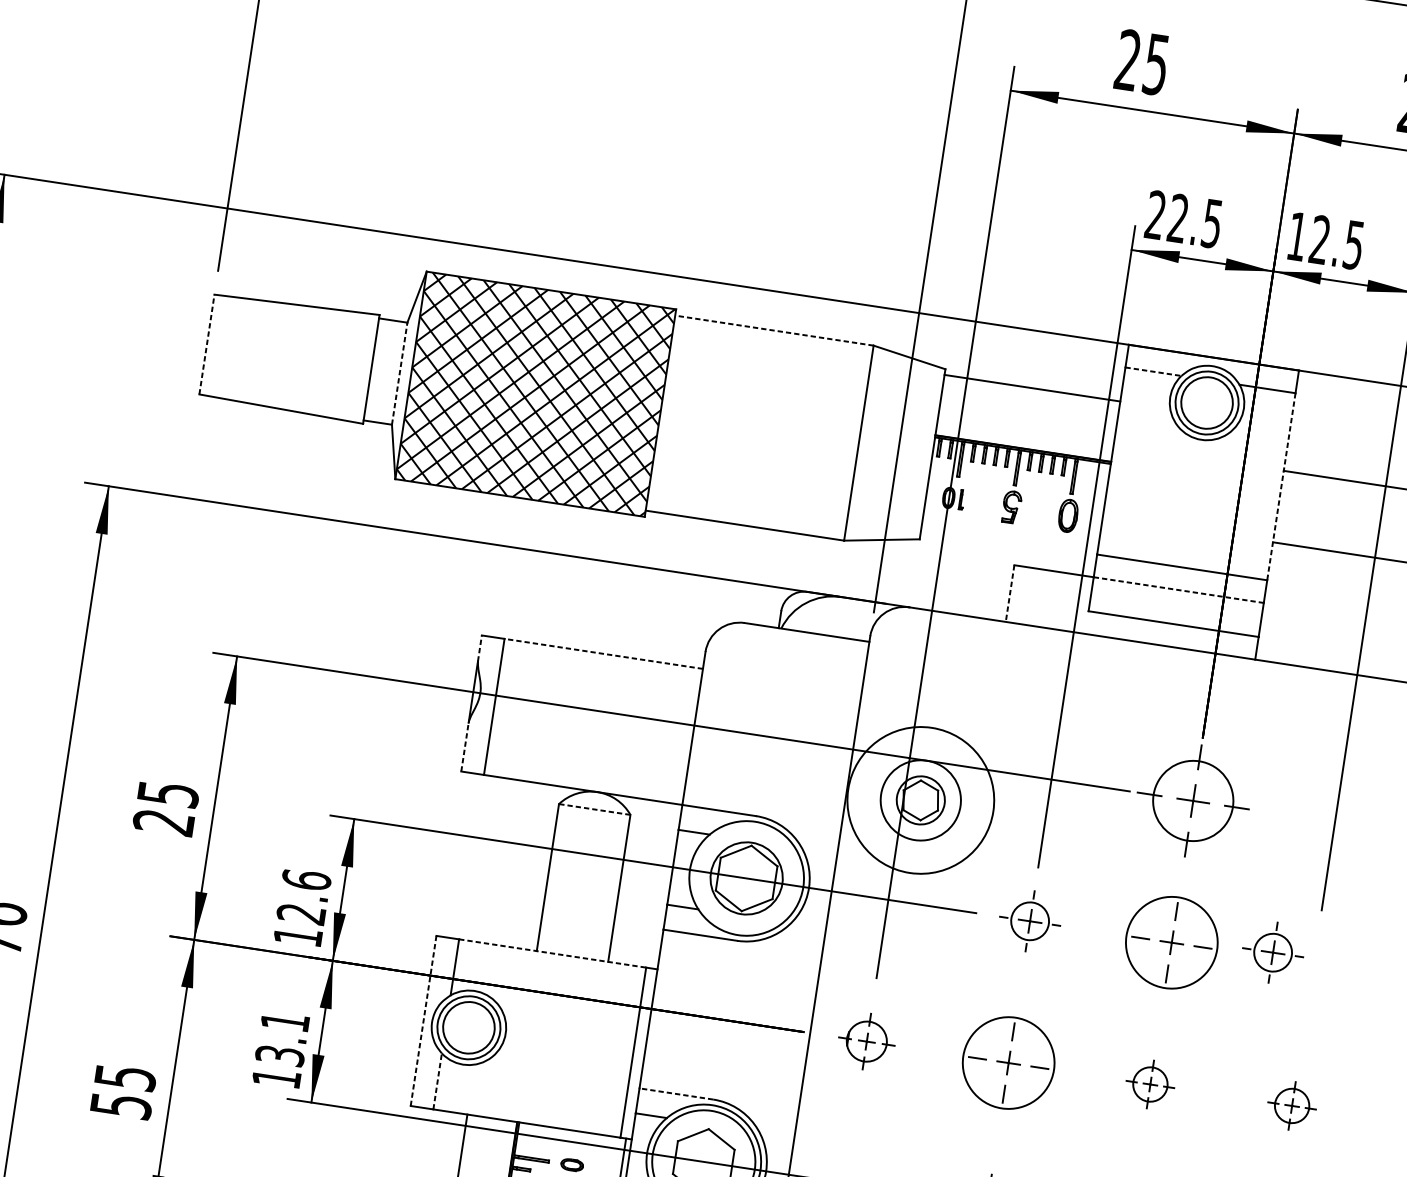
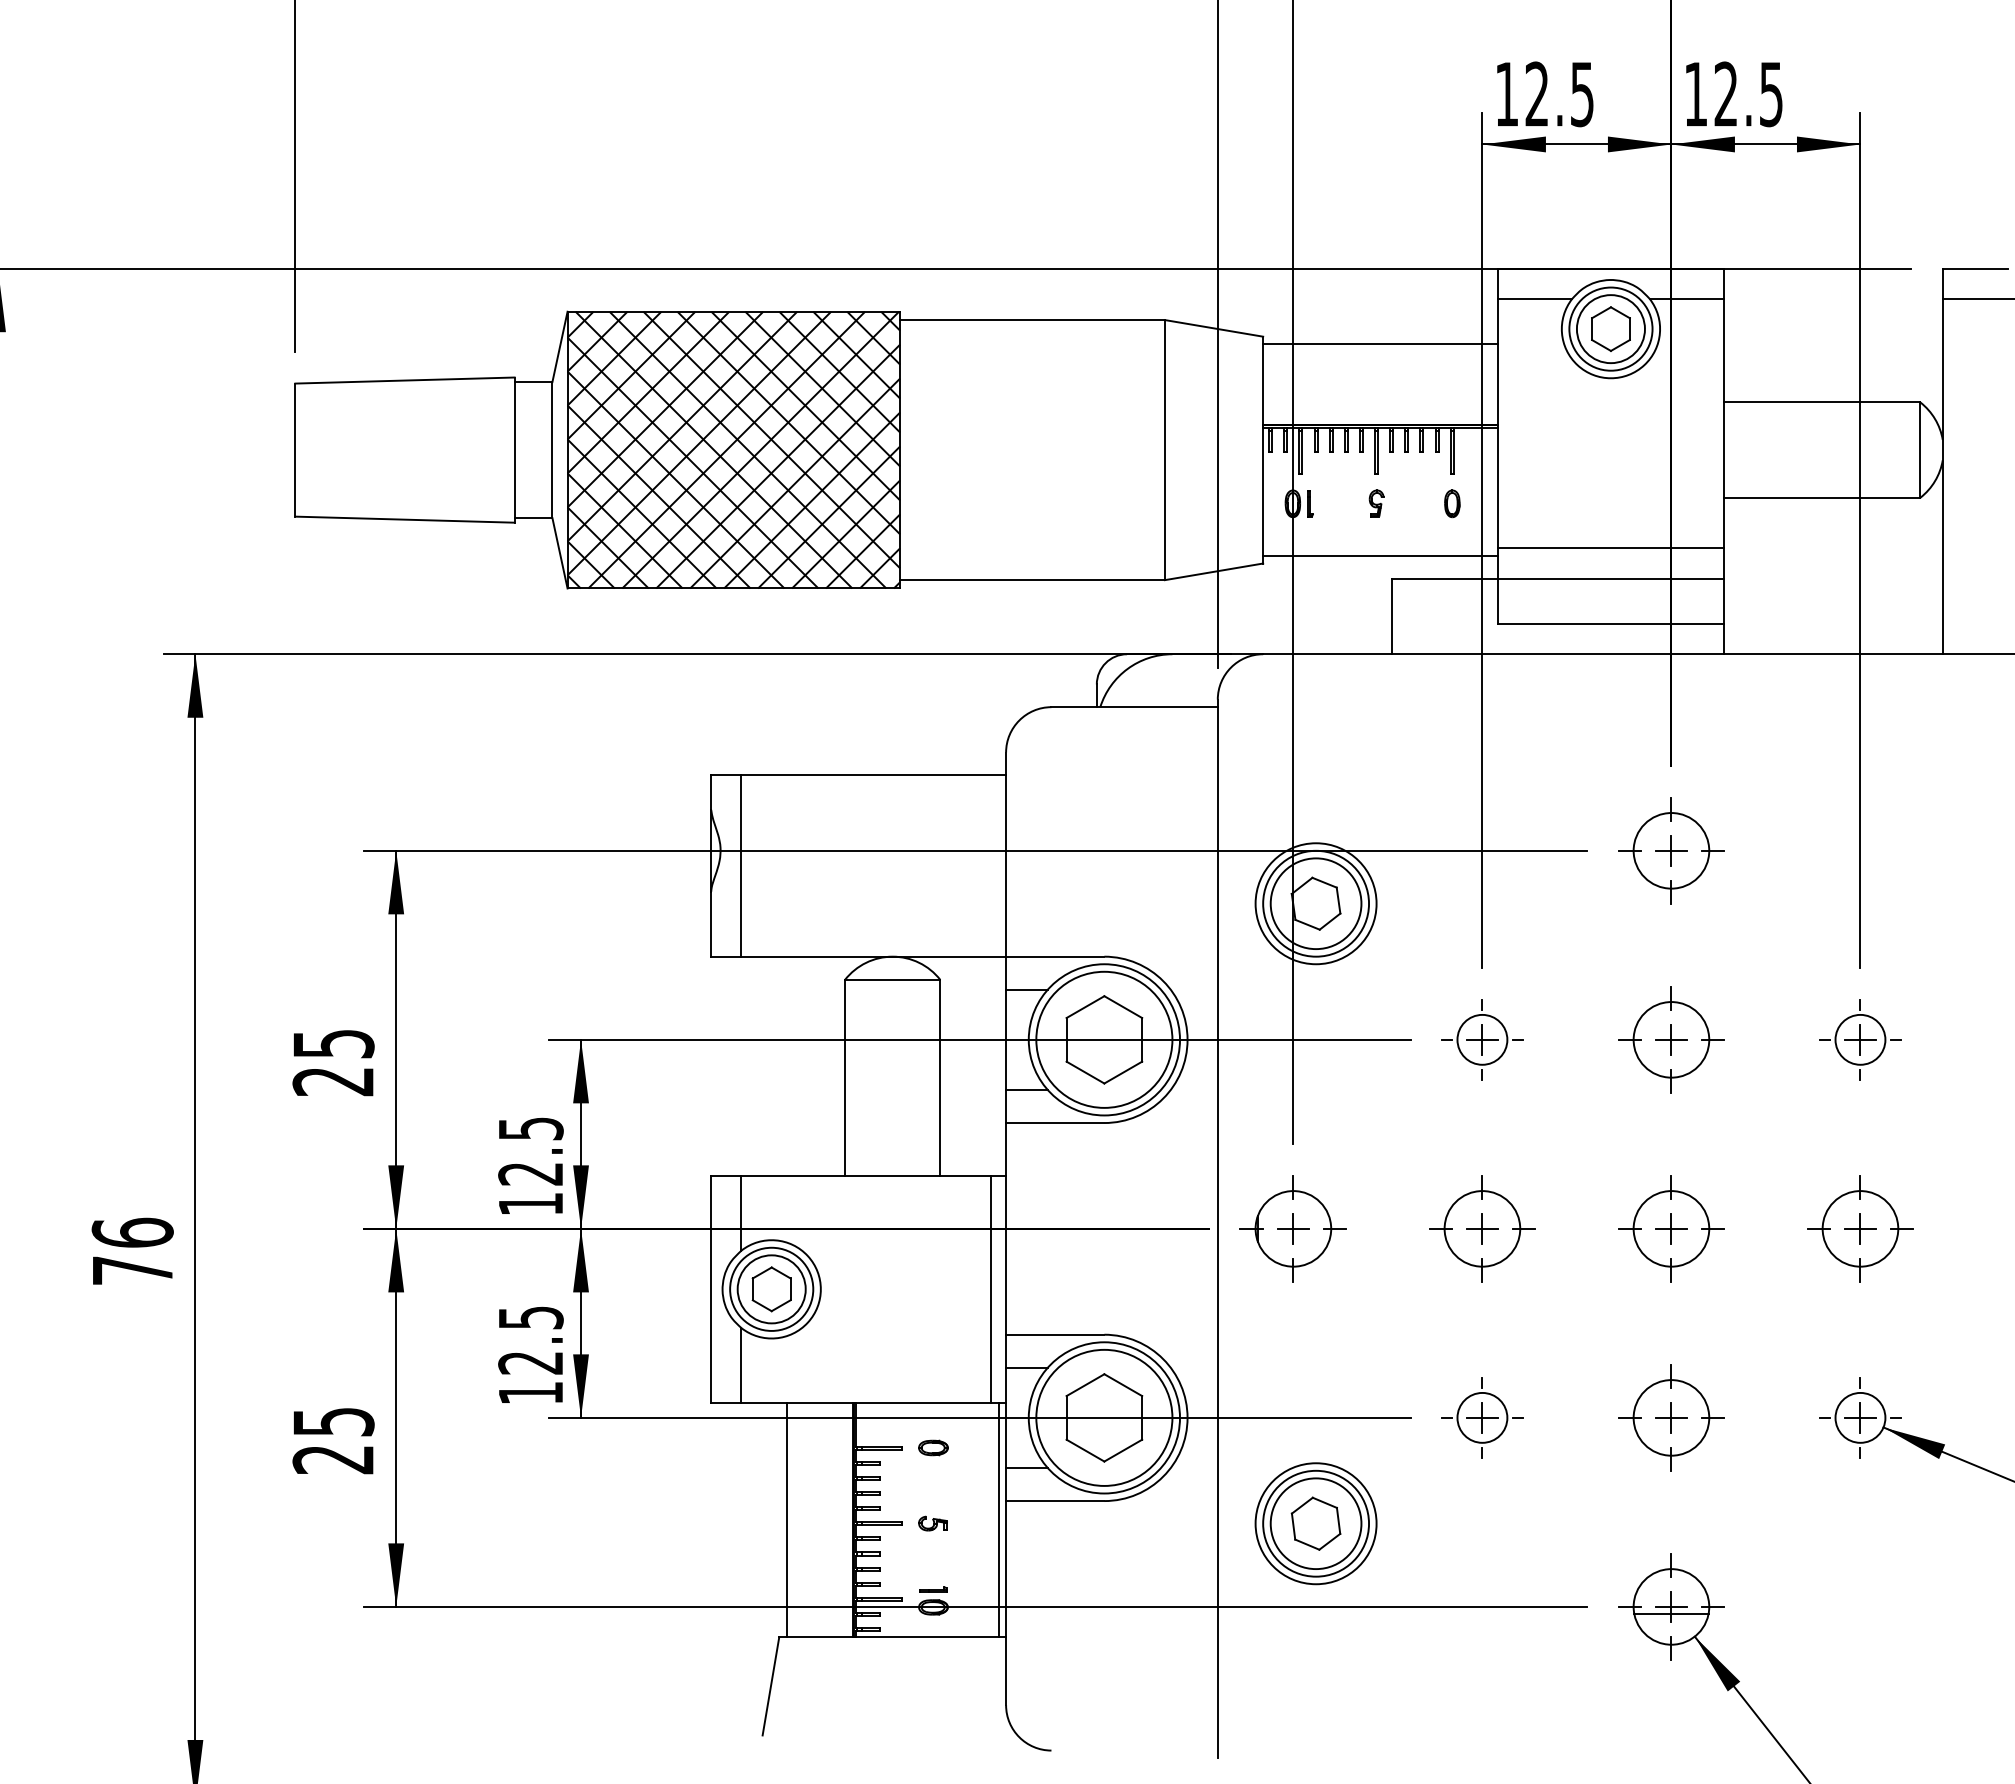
text: (1155, 214) -> (1506, 93), 22.5 -> 12.5
line: (774, 330) -> (1032, 320), dashed -> solid
line: (207, 344) -> (295, 450), dashed -> solid
line: (1153, 371) -> (1535, 298), dashed -> solid
line: (399, 373) -> (552, 449), dashed -> solid
part: (1206, 402) -> (1610, 328), added
line: (1281, 486) -> (1724, 423), dashed -> solid
part: (1011, 507) -> (1376, 503), size x0.62
part: (1068, 515) -> (1452, 503), size x0.62
line: (1008, 546) -> (1380, 555), added
line: (1179, 590) -> (1611, 578), dashed -> solid
line: (1009, 593) -> (1391, 616), dashed -> solid
line: (480, 648) -> (711, 792), dashed -> solid
line: (603, 654) -> (873, 775), dashed -> solid
line: (465, 746) -> (711, 923), dashed -> solid
circle: (920, 800) -> (1315, 903), size x0.62
circle: (920, 800) -> (1315, 903), size x1.43
part: (1193, 800) -> (1671, 850), size x0.71
line: (594, 809) -> (892, 979), dashed -> solid
circle: (746, 878) -> (1104, 1039), size x1.43
text: (306, 879) -> (530, 1128), 12.6 -> 12.5
circle: (1171, 942) -> (1671, 1039), size x0.62
part: (1273, 952) -> (1860, 1039), moved
line: (552, 953) -> (866, 1175), dashed -> solid
line: (423, 1020) -> (711, 1288), dashed -> solid
part: (468, 1027) -> (771, 1289), added
text: (282, 1038) -> (530, 1340), 13.1 -> 12.5
part: (866, 1041) -> (1292, 1228), size x1.43
circle: (1008, 1062) -> (1482, 1228), size x0.62
line: (437, 1080) -> (741, 1364), dashed -> solid
part: (1150, 1084) -> (1671, 1228), size x1.67
line: (675, 1093) -> (1054, 1334), dashed -> solid
part: (1292, 1105) -> (1860, 1228), size x1.67
text: (120, 1106) -> (333, 1460), 55 -> 25

